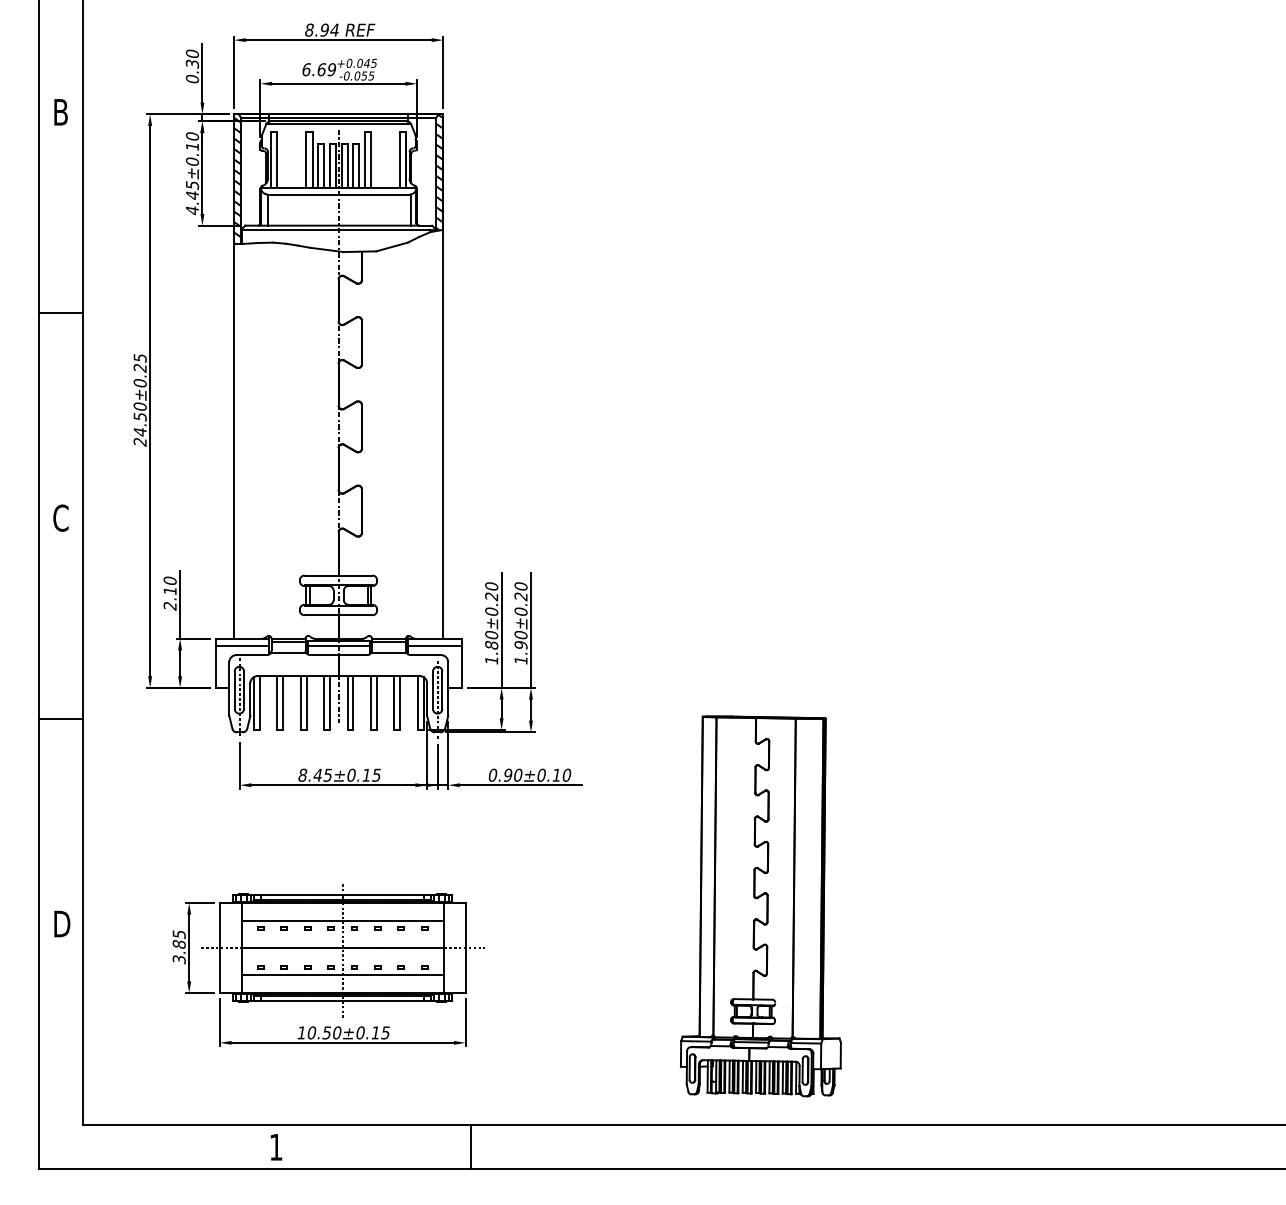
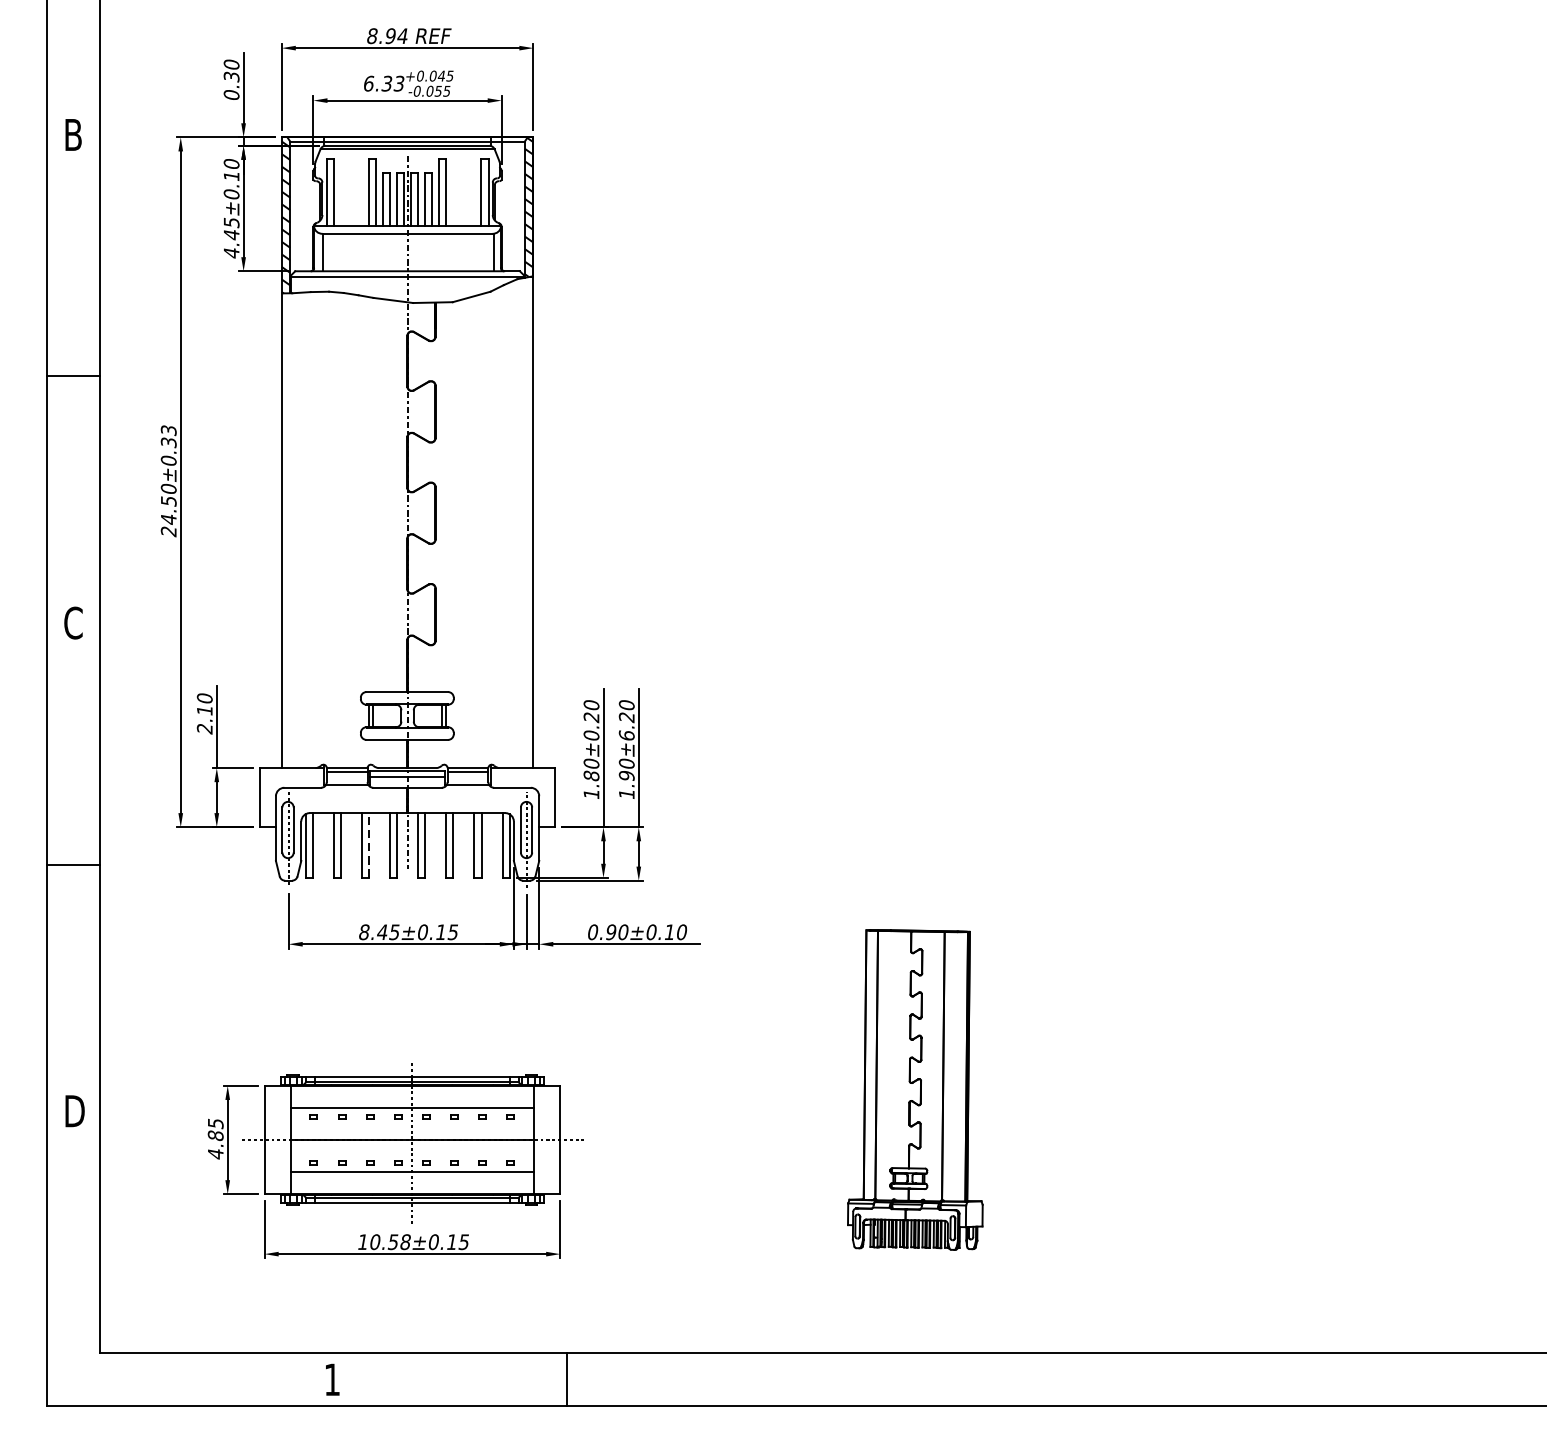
text: (326, 69) -> (392, 83), 6.69 -> 6.33
text: (139, 362) -> (167, 435), 24.50±0.25 -> 24.50±0.33
text: (520, 611) -> (626, 735), 1.90±0.20 -> 1.90±6.20
line: (242, 645) -> (291, 776), removed
line: (434, 645) -> (522, 776), removed
line: (306, 703) -> (368, 845), solid -> dashed
part: (760, 906) -> (914, 1090), size x0.7
text: (178, 959) -> (214, 1153), 3.85 -> 4.85
text: (336, 1032) -> (404, 1241), 10.50±0.15 -> 10.58±0.15

